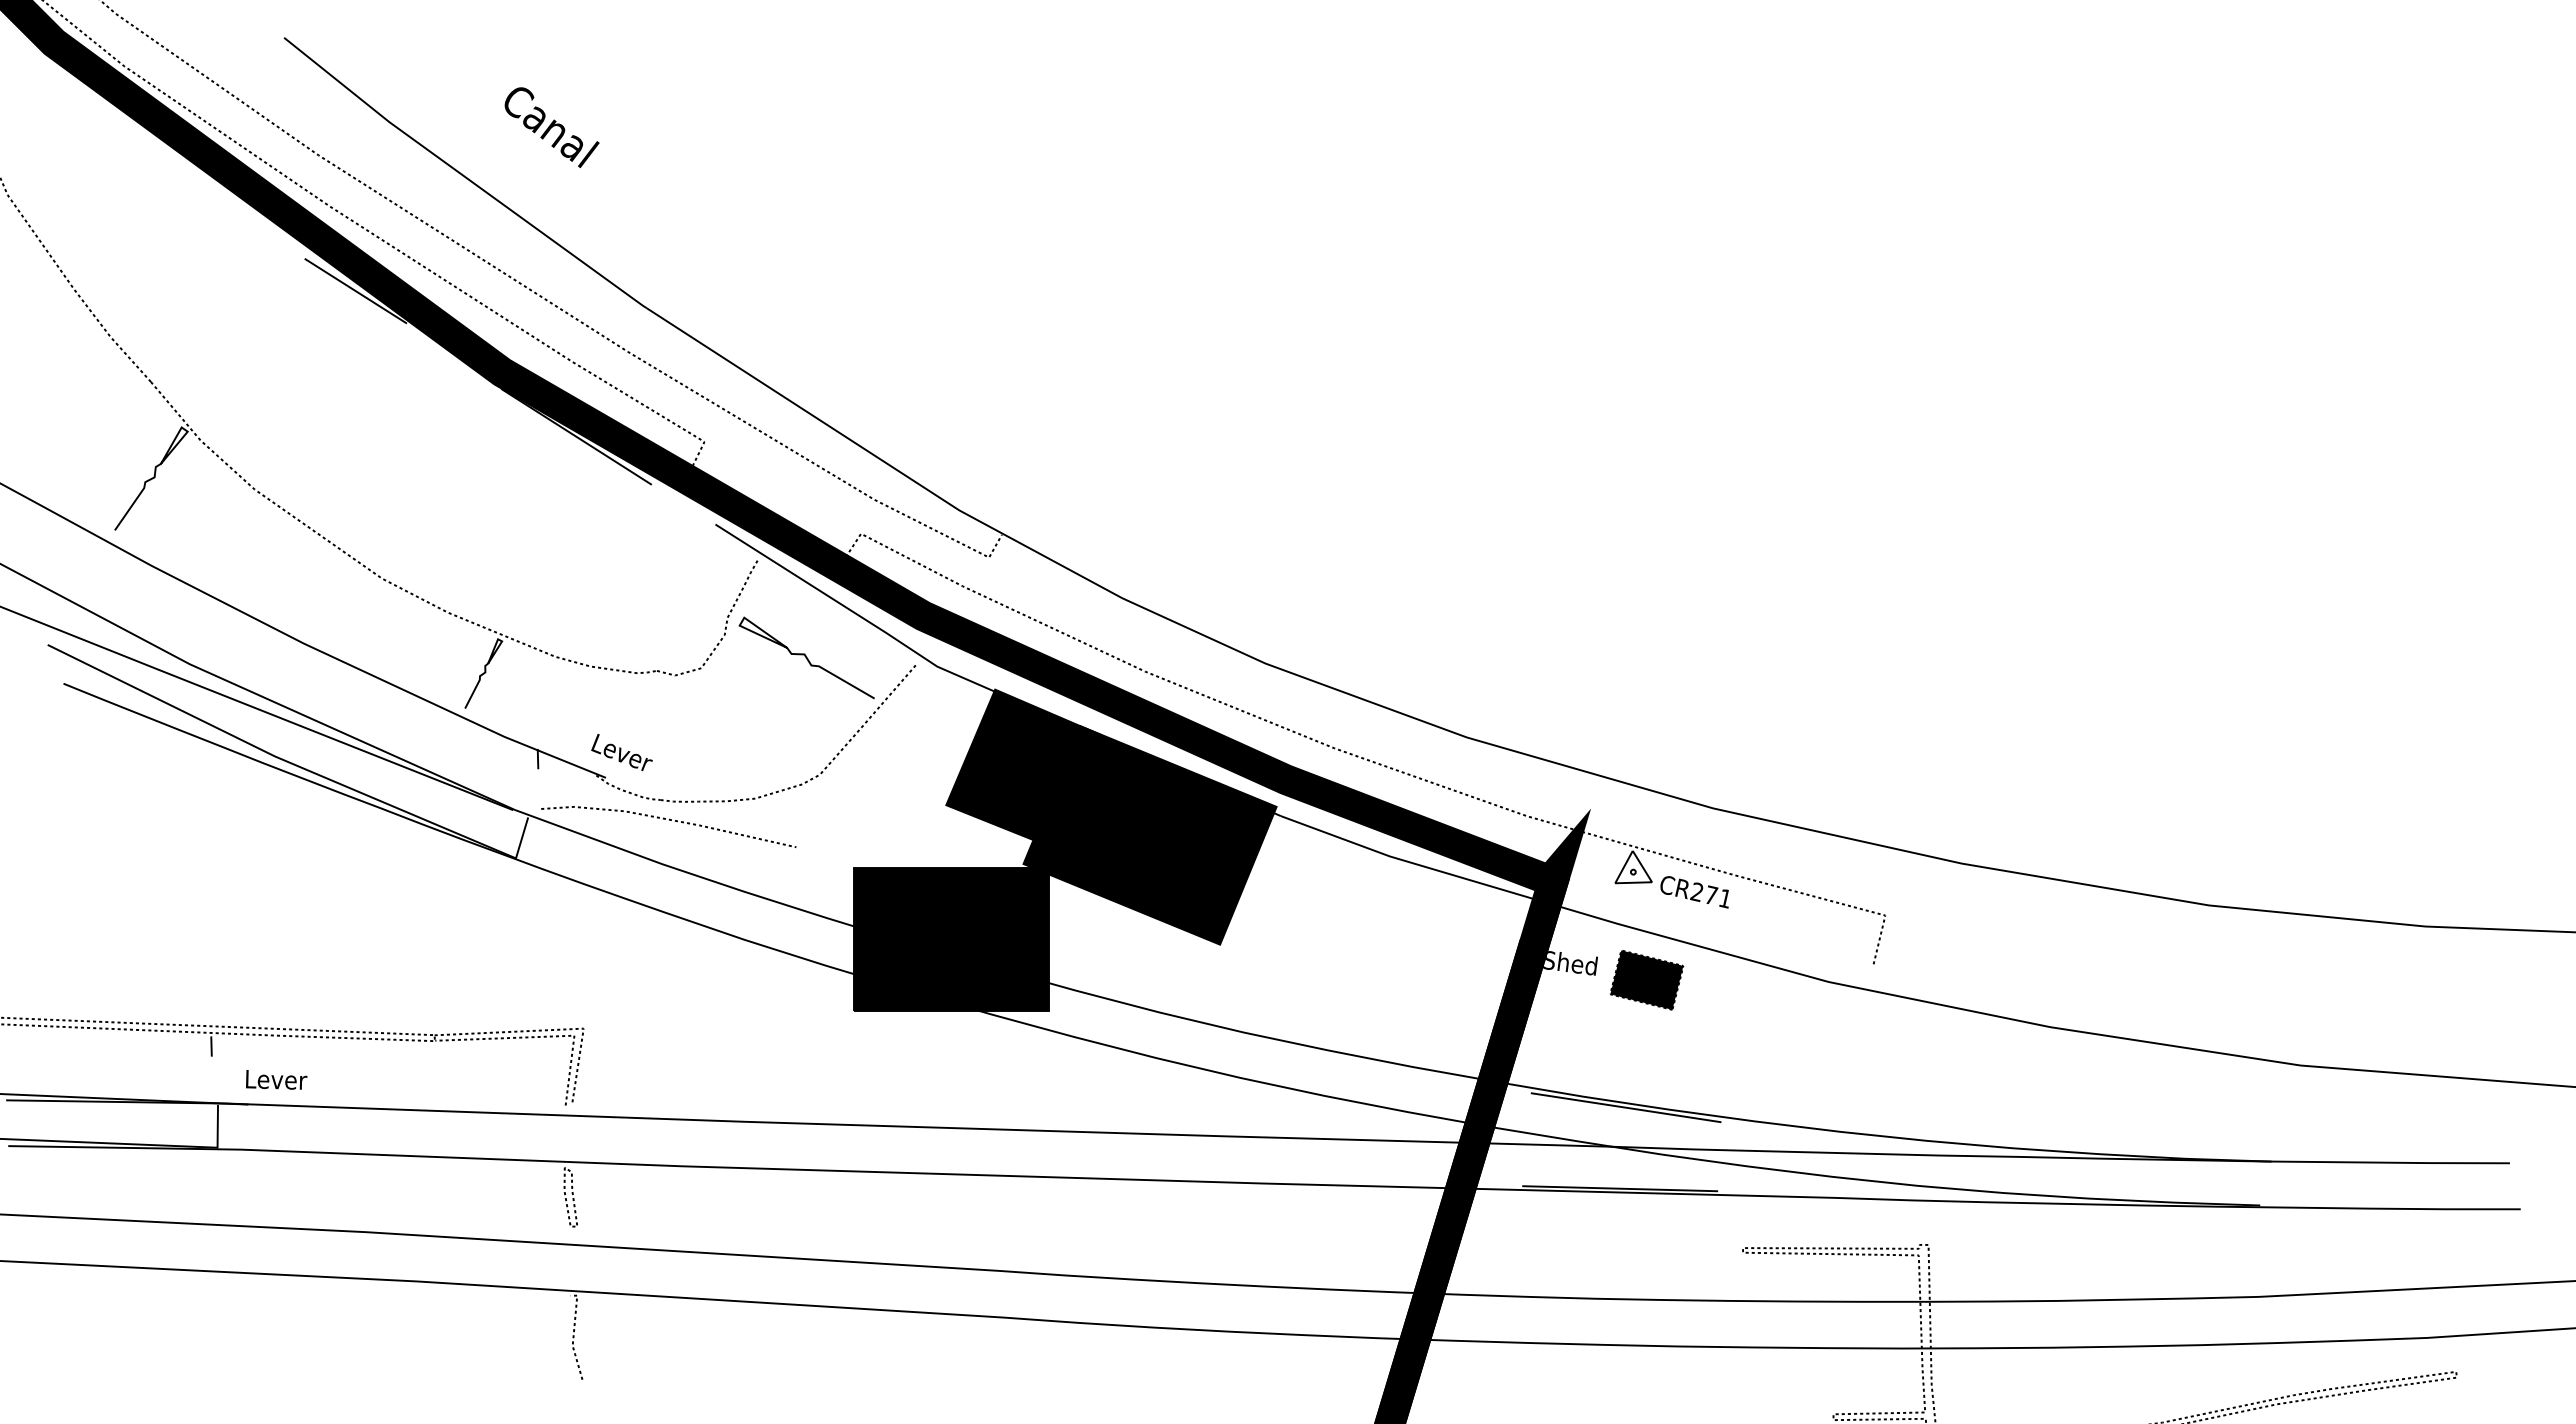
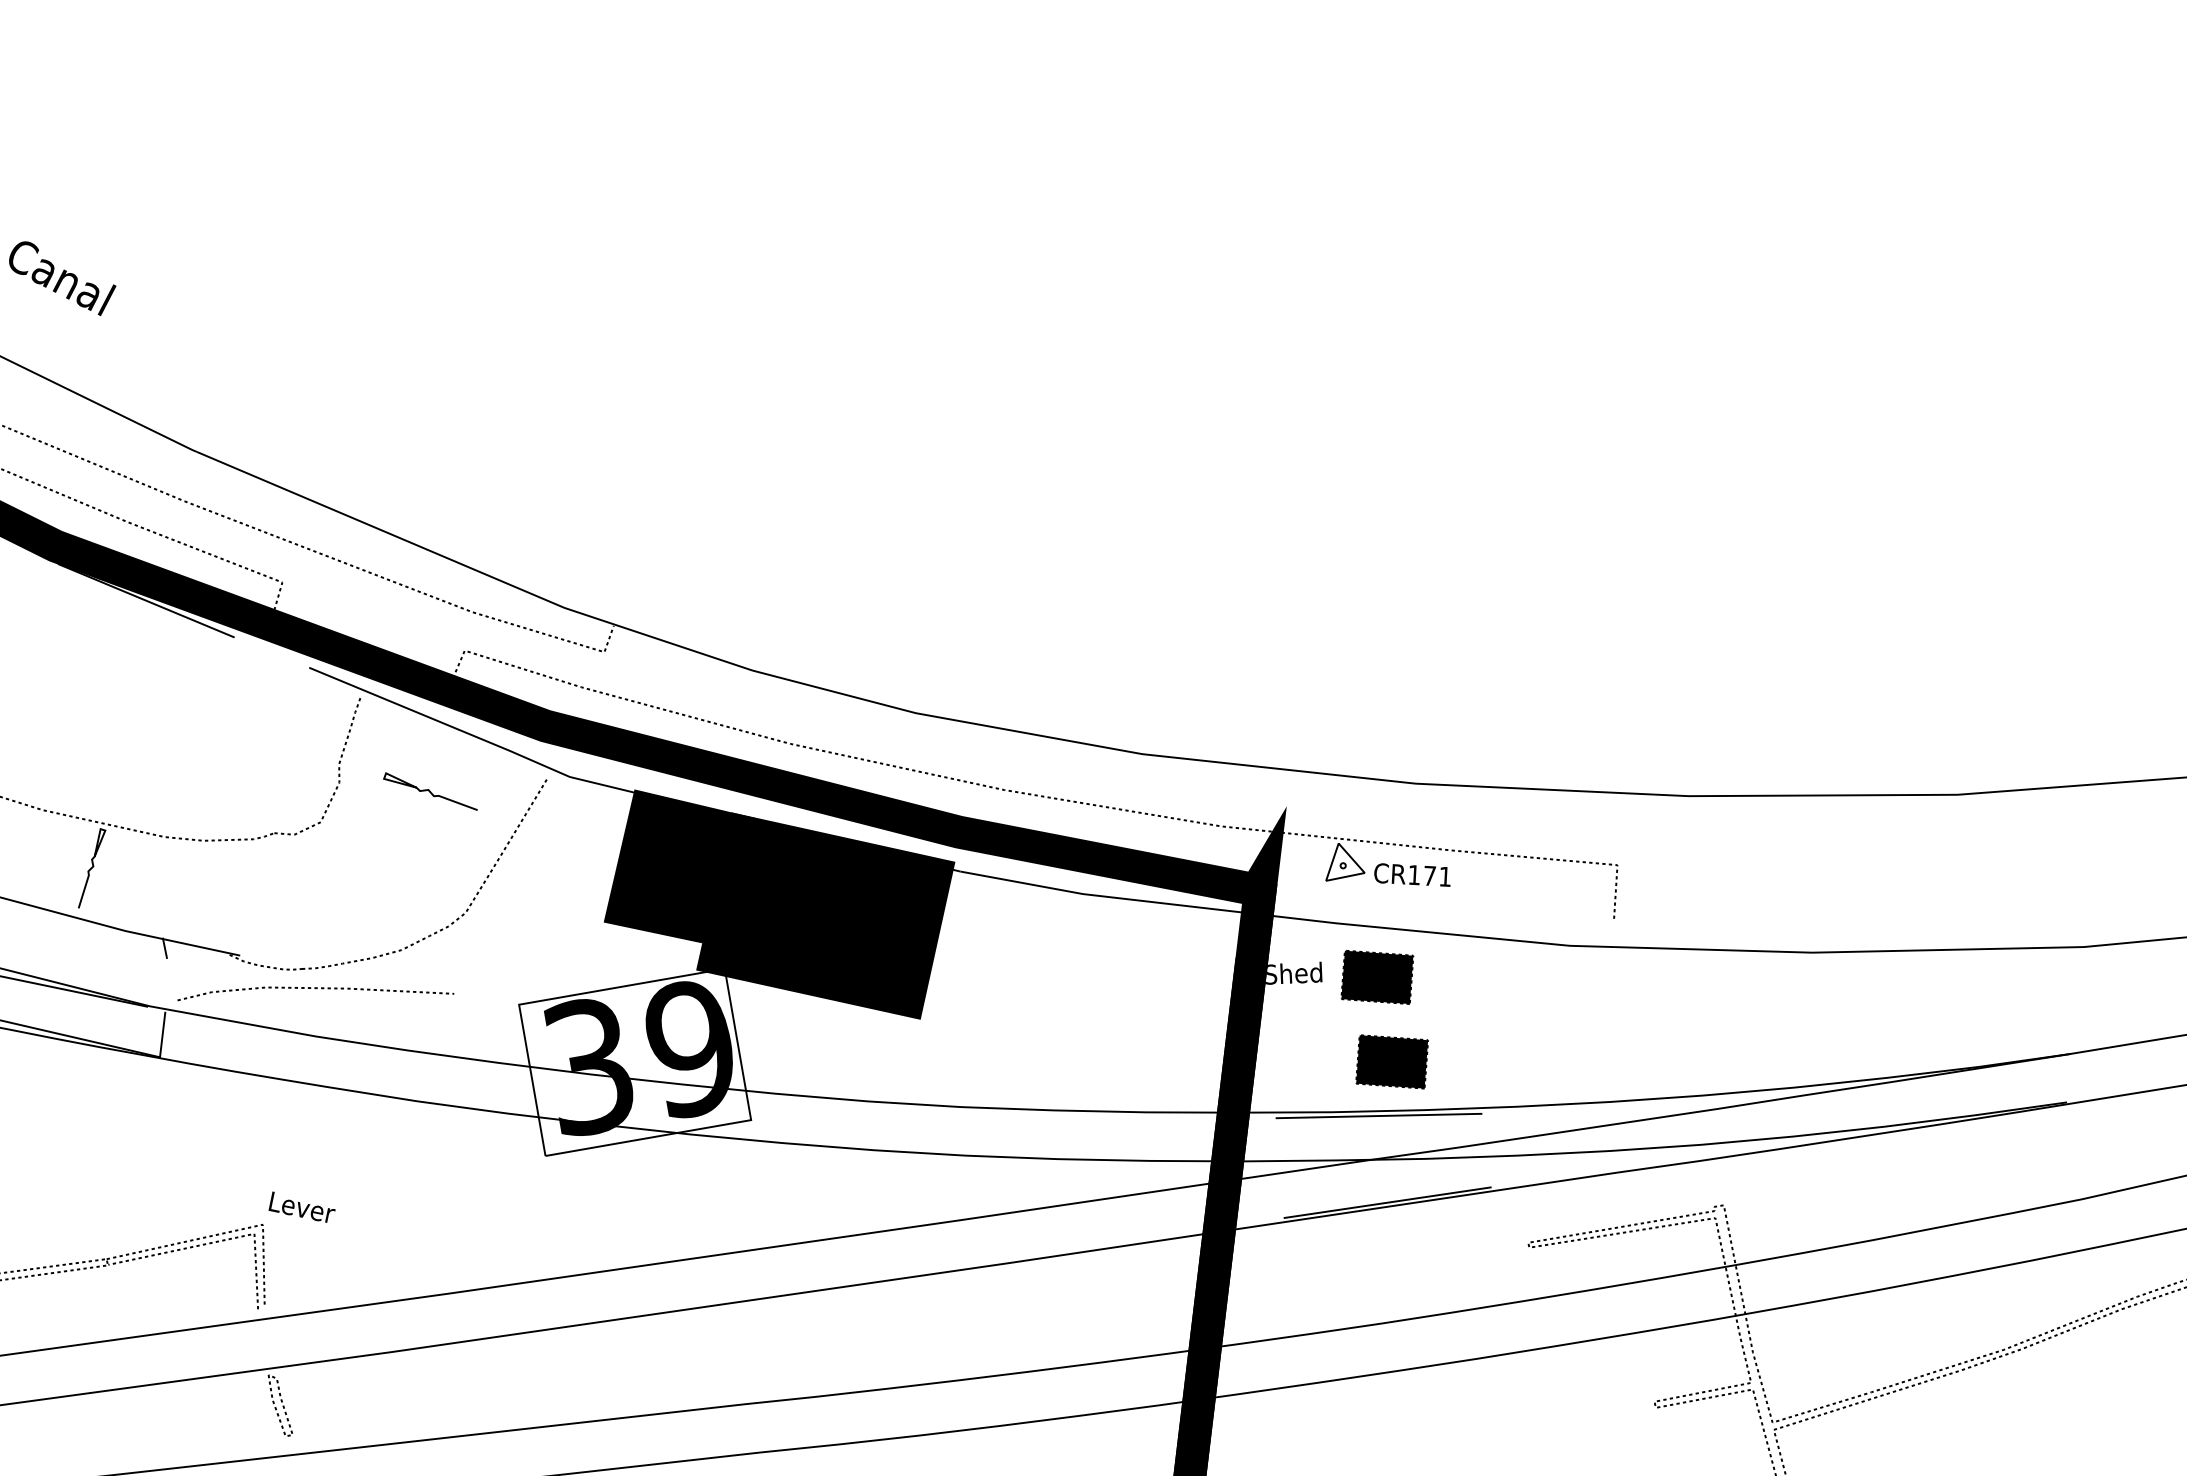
part: (806, 657) -> (429, 791), size x0.6
text: (621, 752) -> (301, 1207), moved
text: (1696, 891) -> (1413, 874), CR271 -> CR171
fill: (951, 938) -> (634, 1061), removed
part: (1646, 1060) -> (1391, 1062), added

